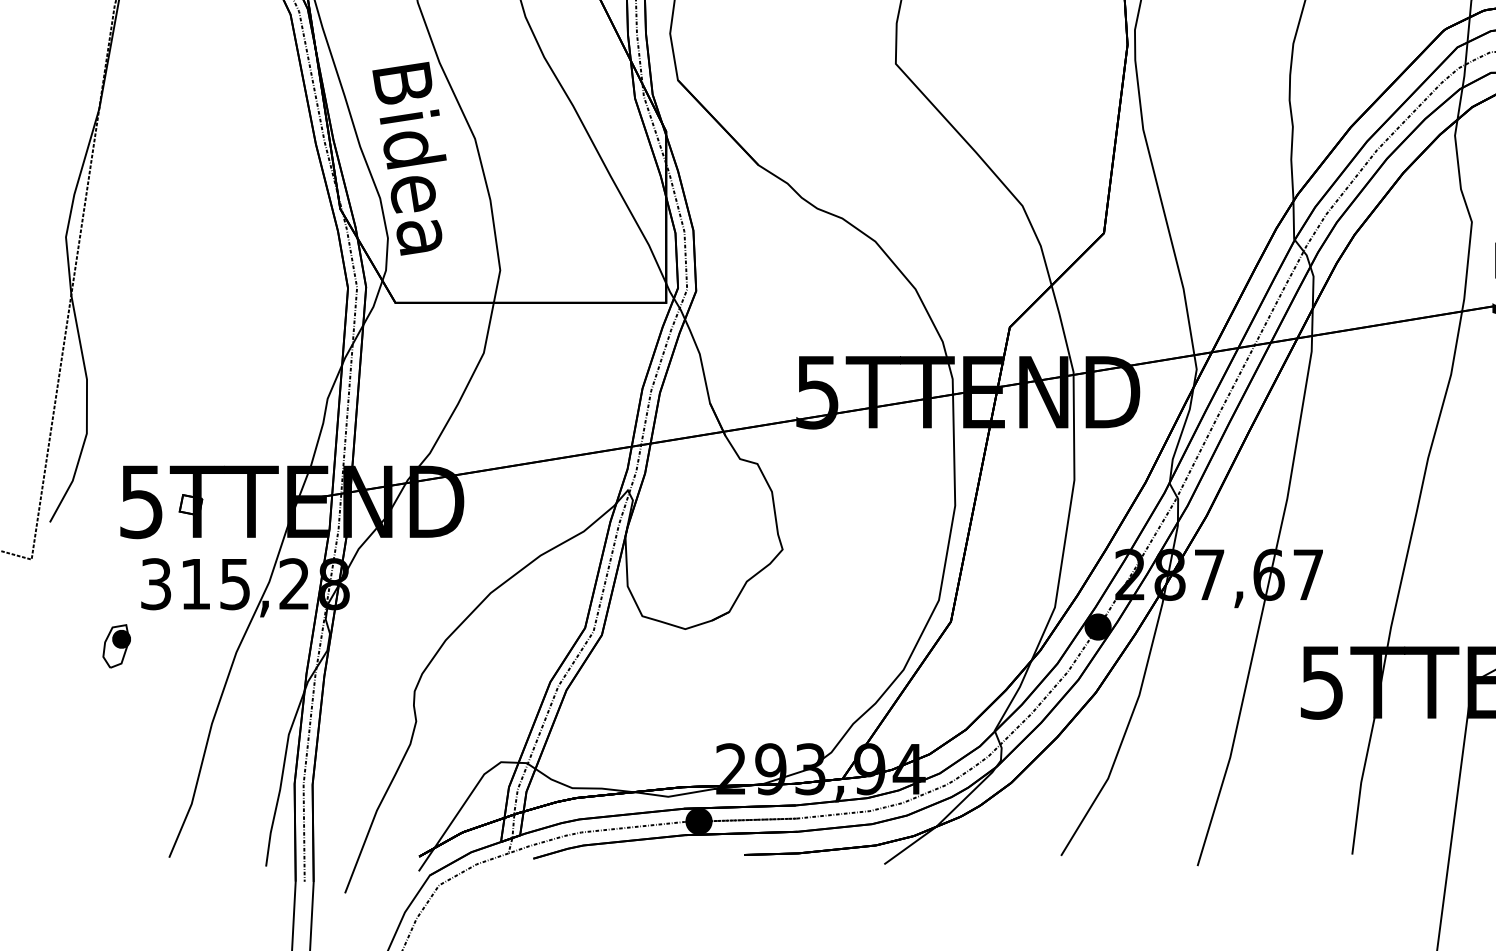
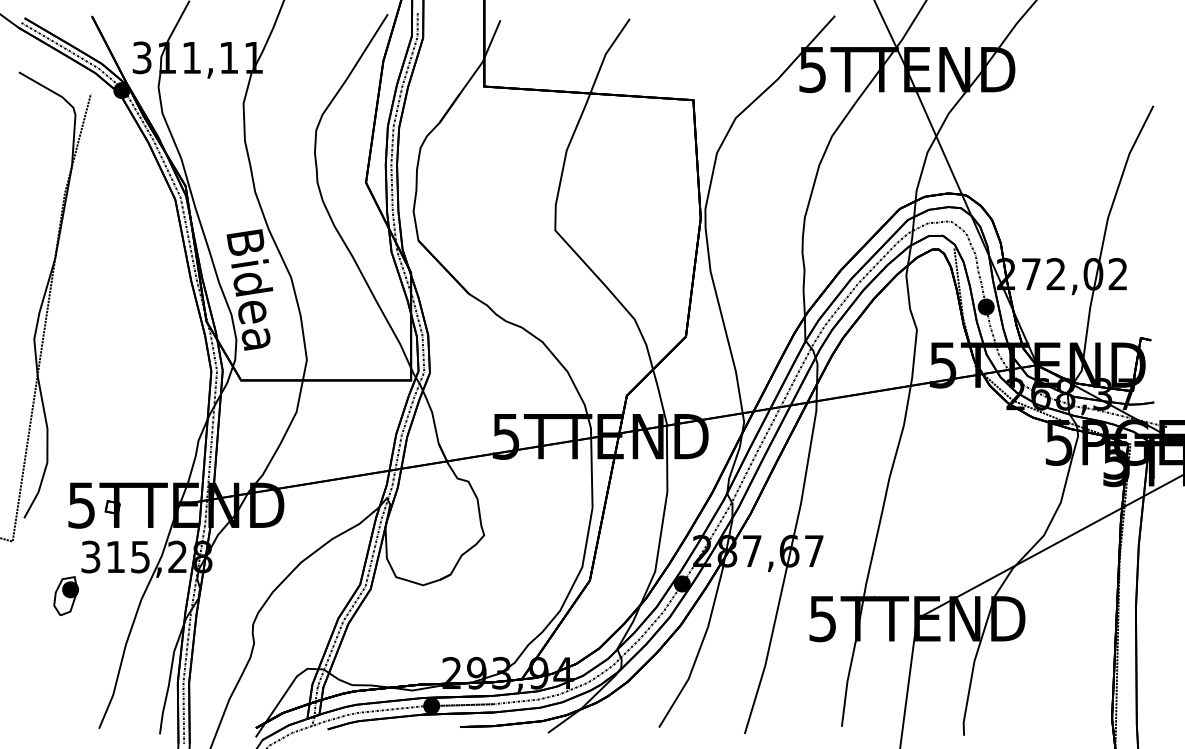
part: (115, 645) -> (65, 595), size x1.43

